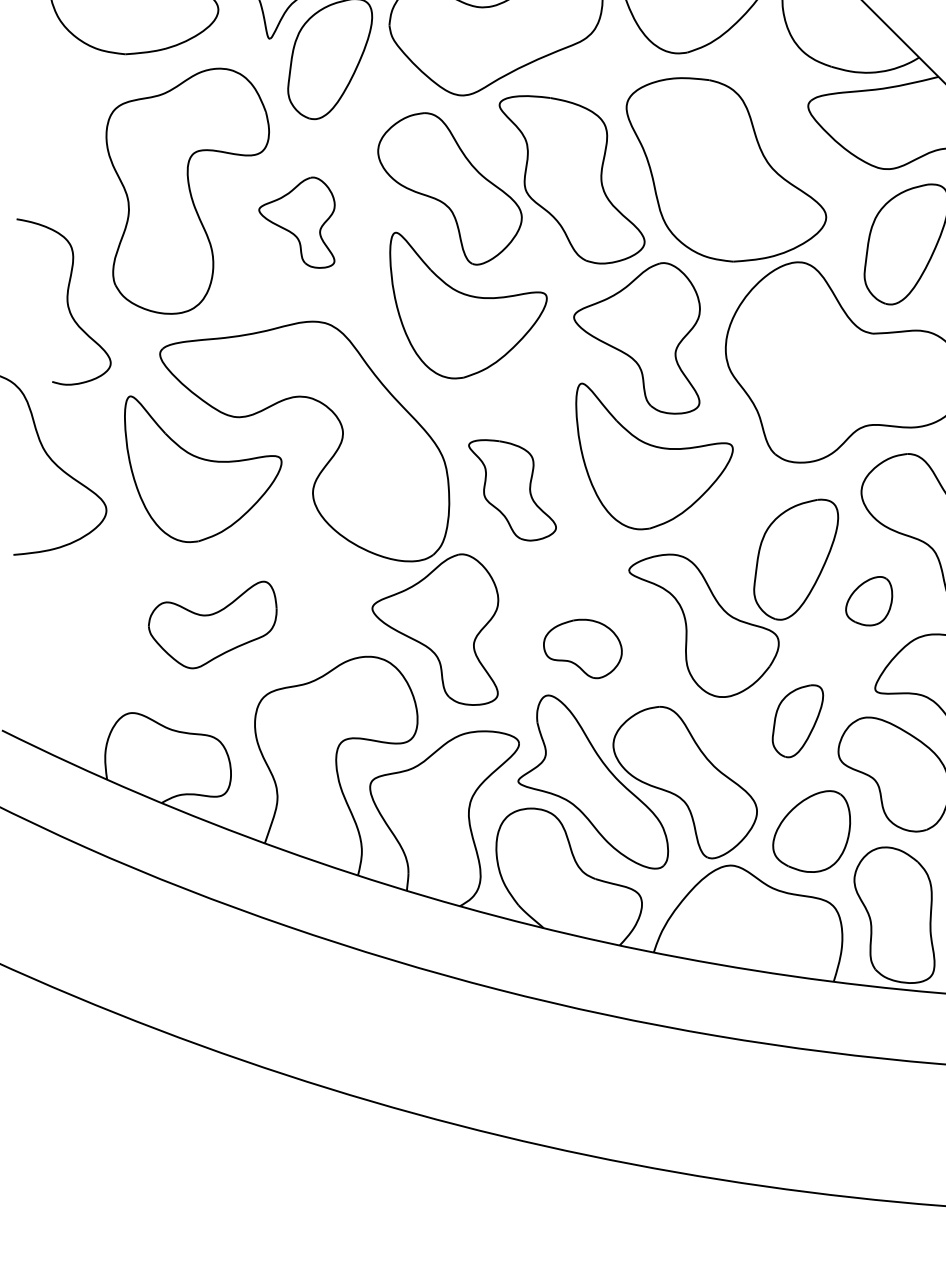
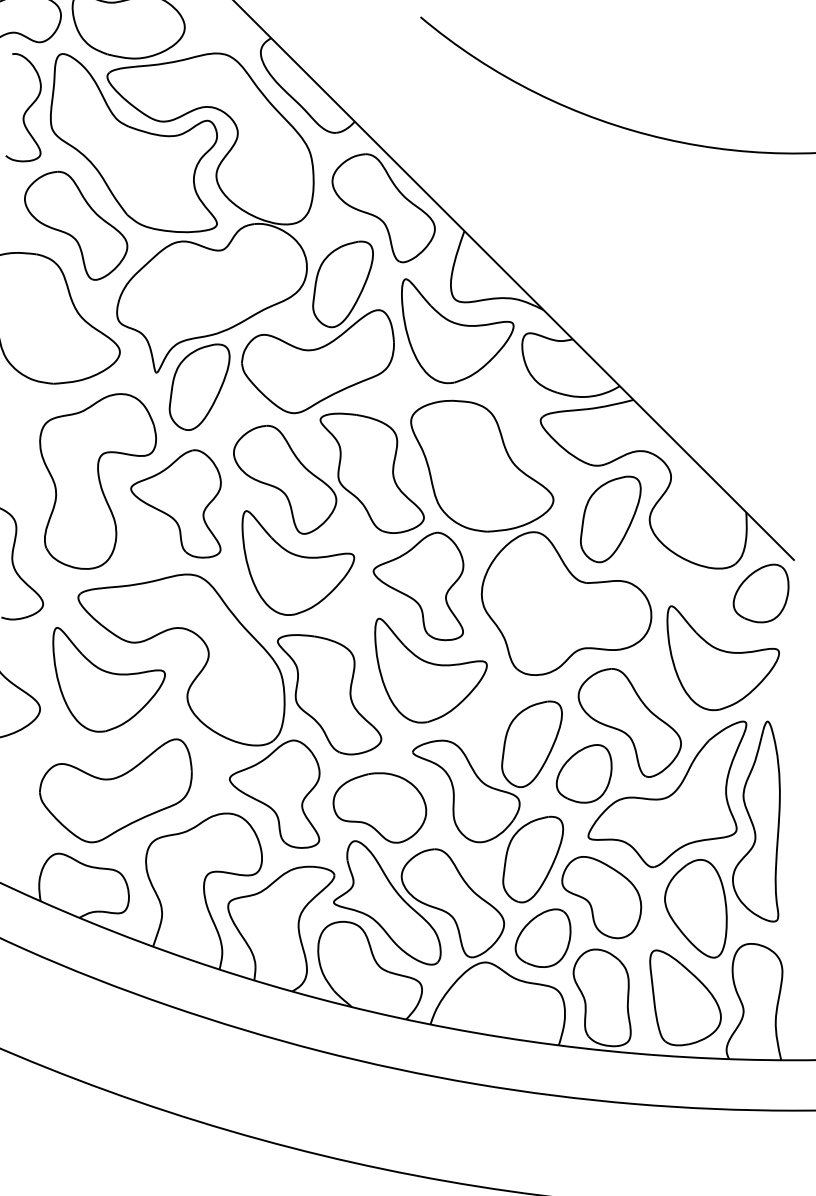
part: (296, 222) -> (175, 503), size x1.67
part: (512, 489) -> (329, 694), size x1.67
part: (868, 600) -> (583, 773), size x1.67
part: (212, 624) -> (115, 790), size x1.67
part: (582, 648) -> (379, 807), size x1.67
part: (798, 721) -> (533, 859), size x1.67

